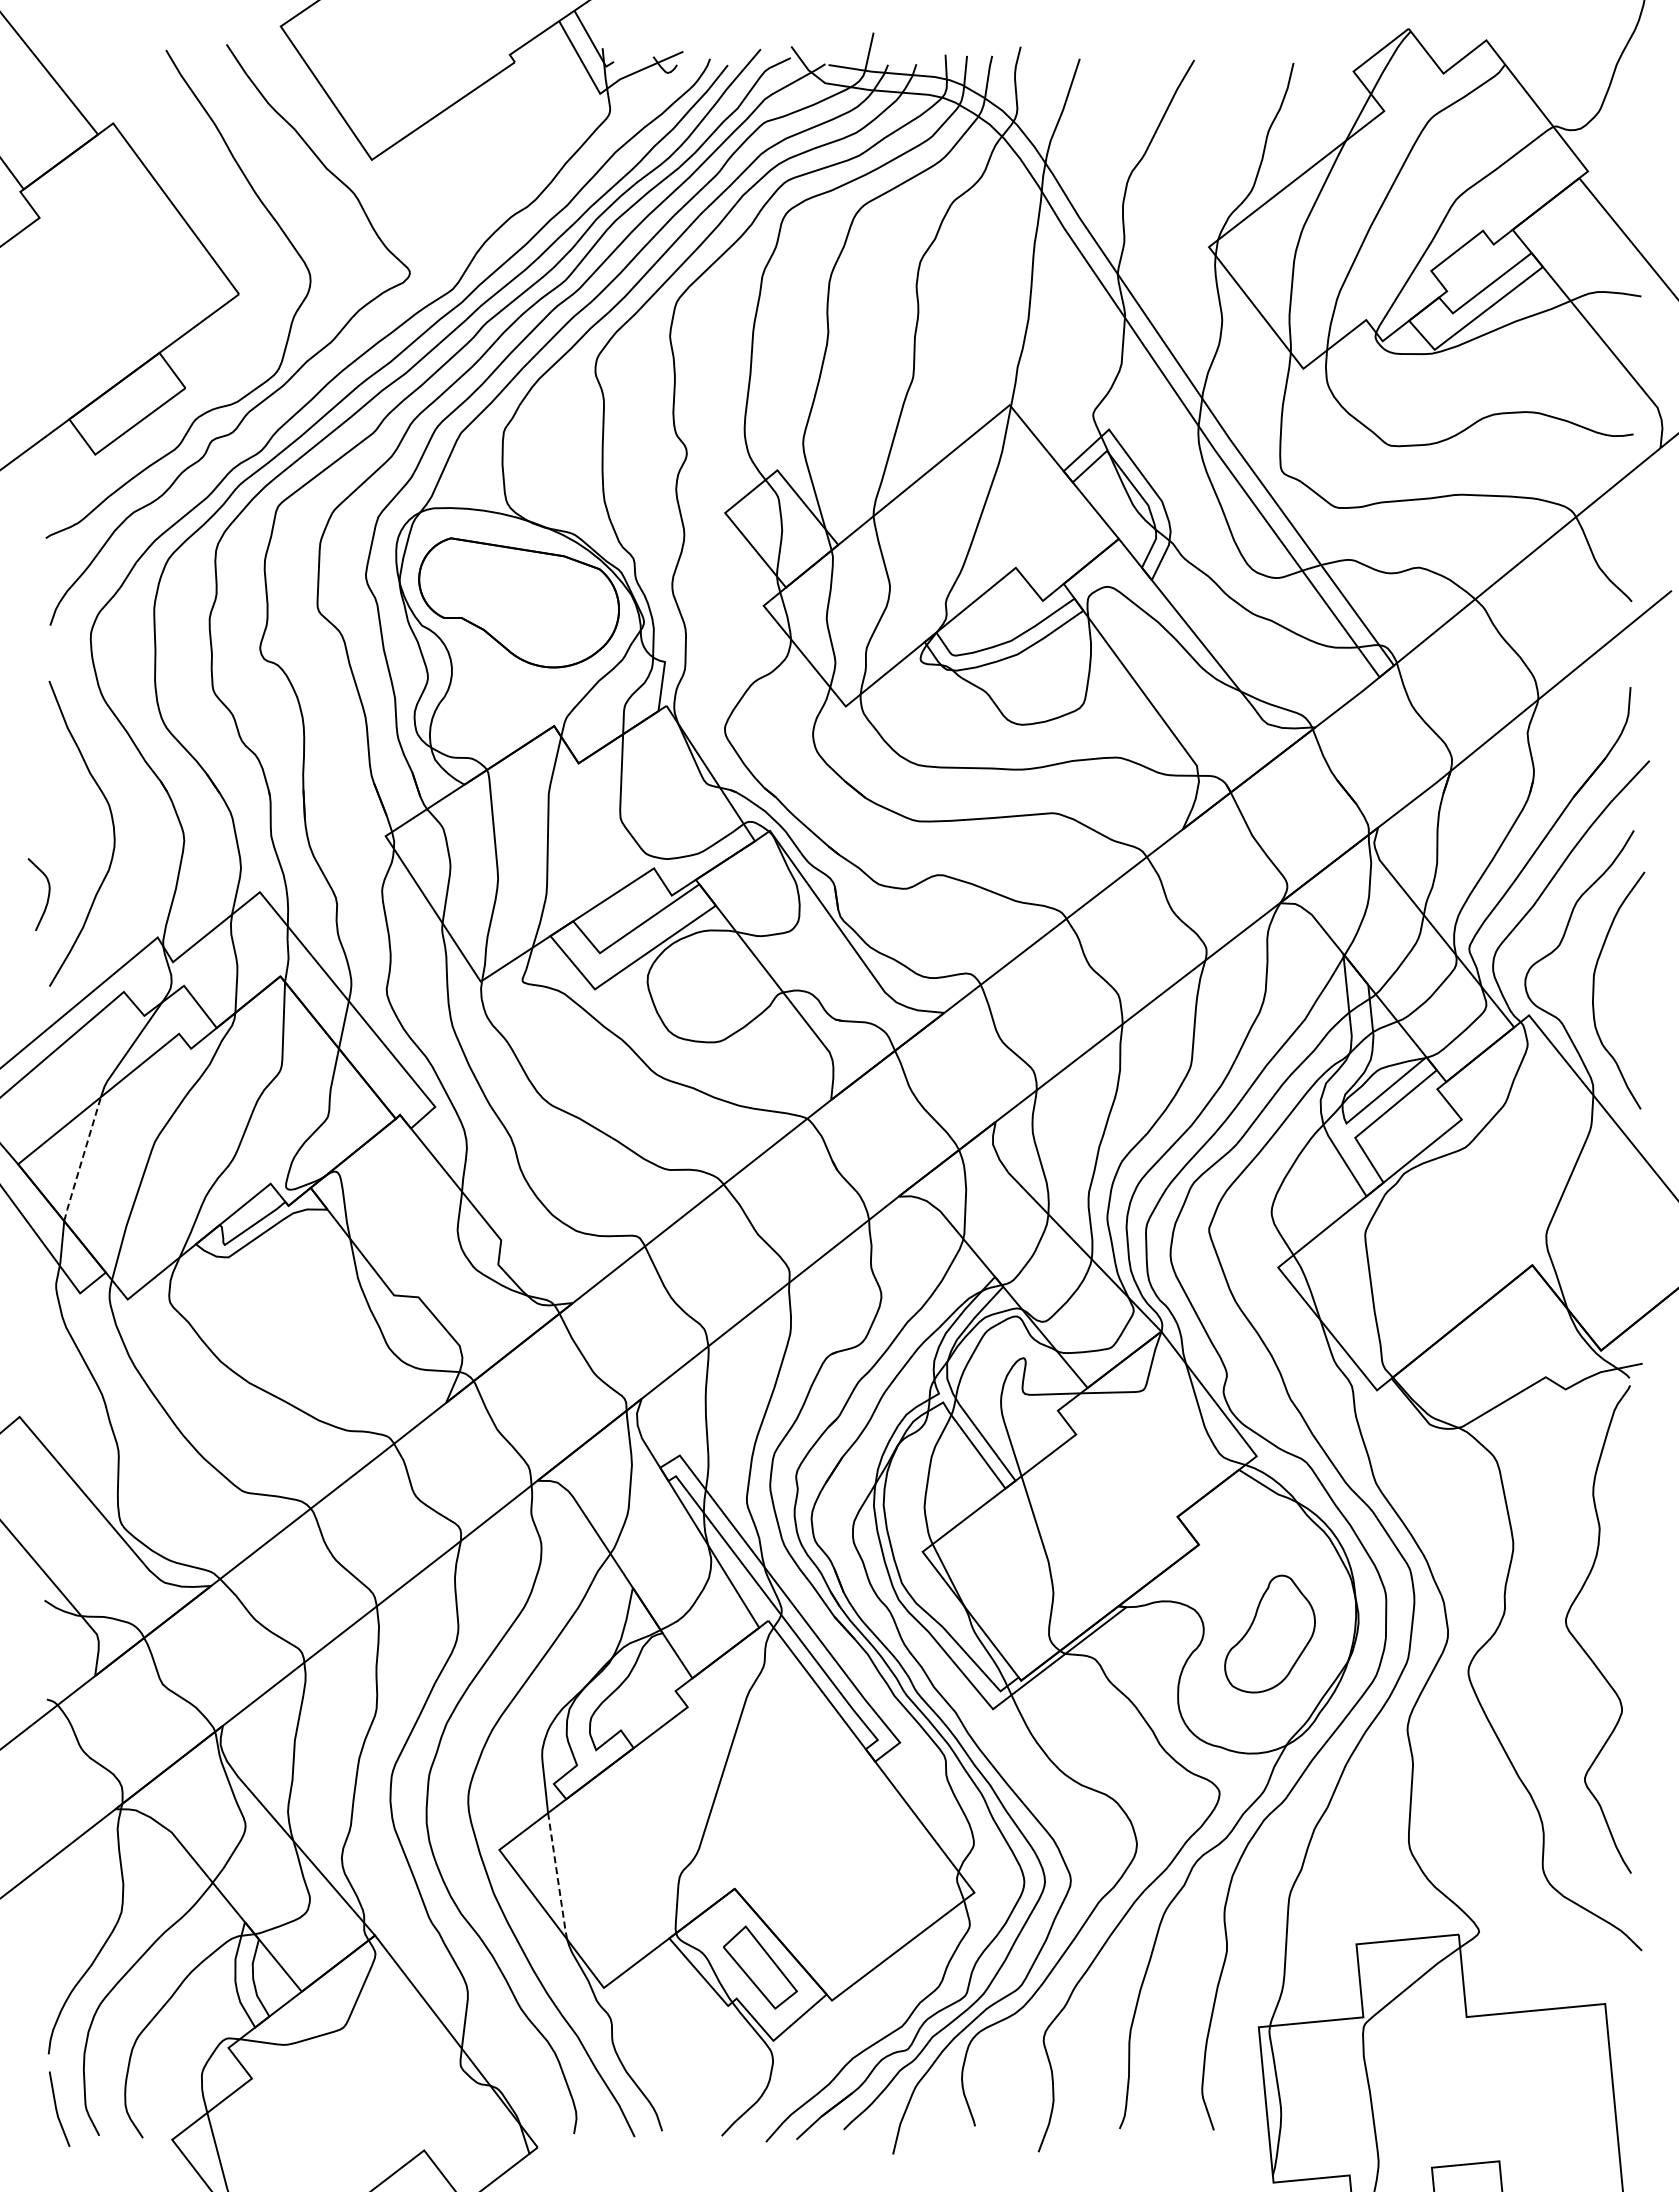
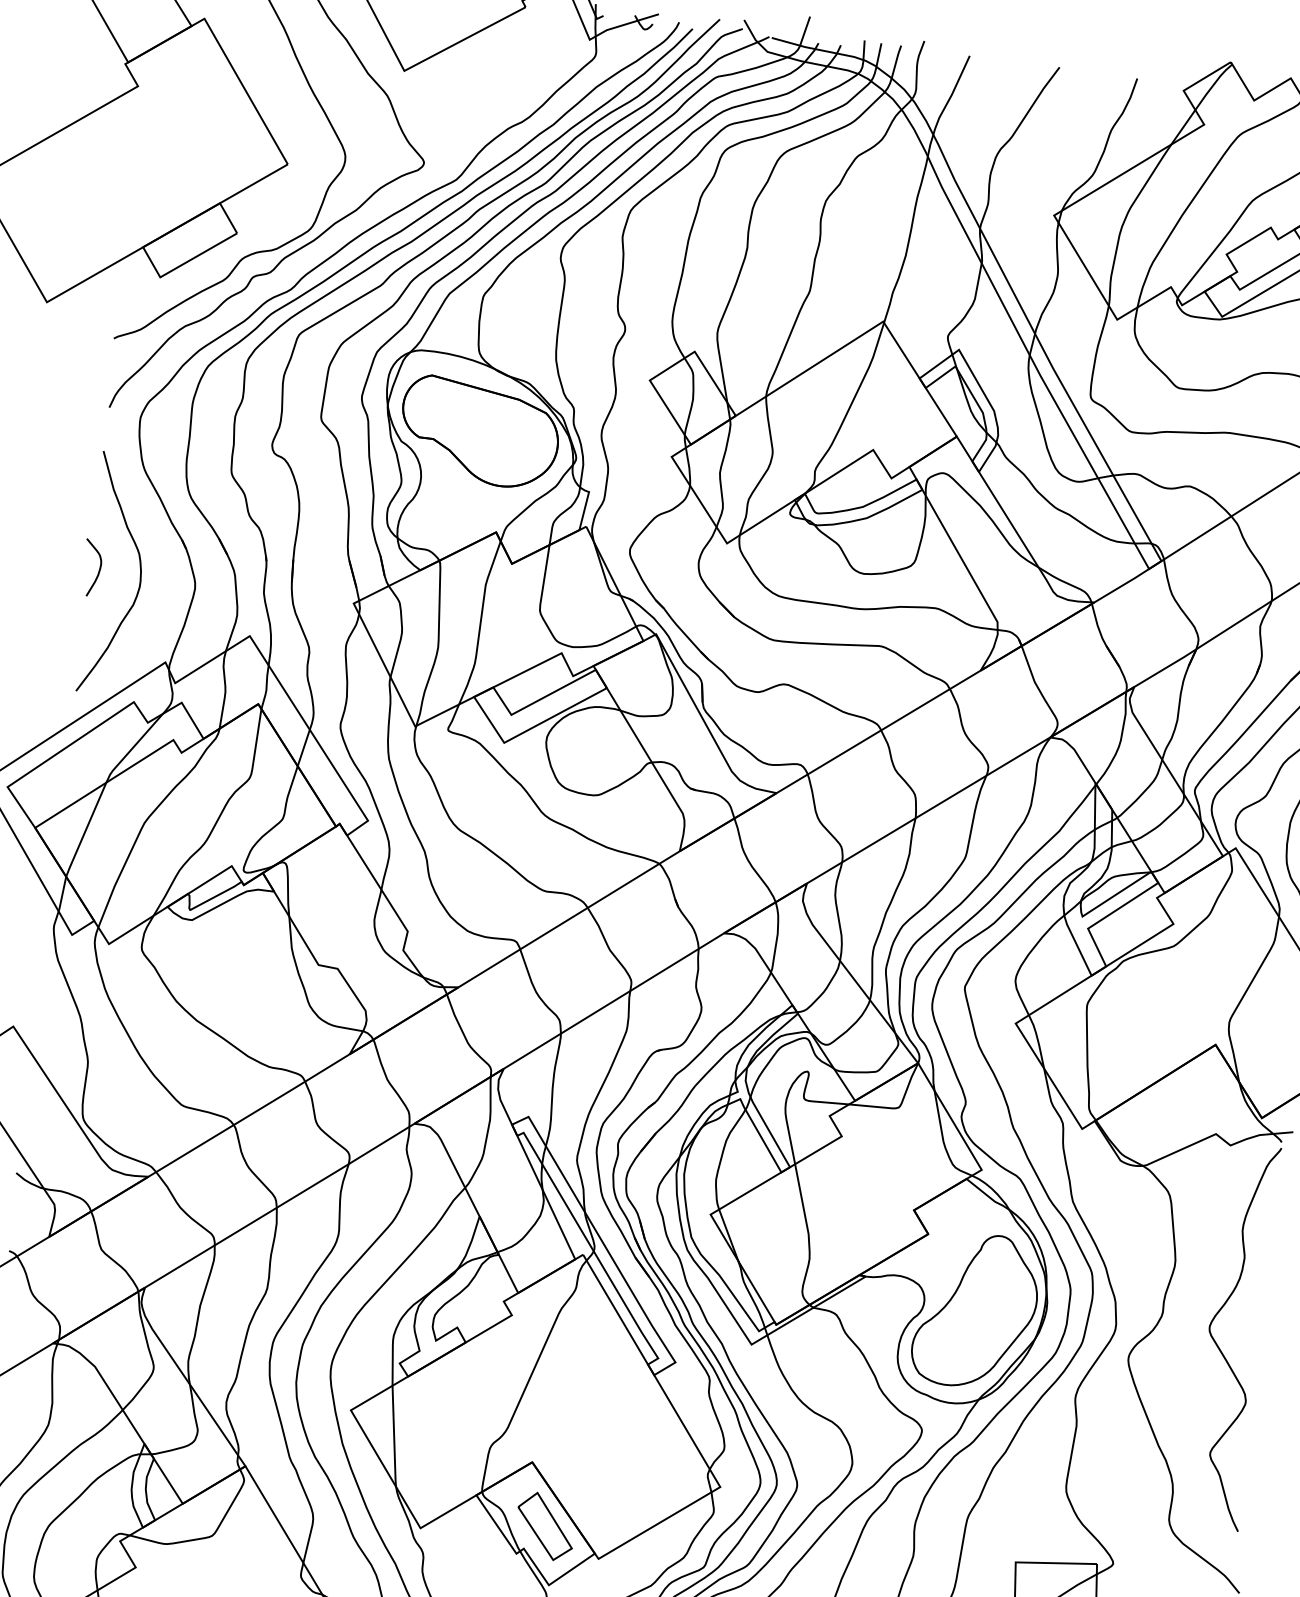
curve: (47, 896) -> (98, 570), moved
line: (82, 1160) -> (86, 830), dashed -> solid
part: (1269, 1633) -> (975, 1310), size x1.67
line: (557, 1877) -> (394, 1437), dashed -> solid

